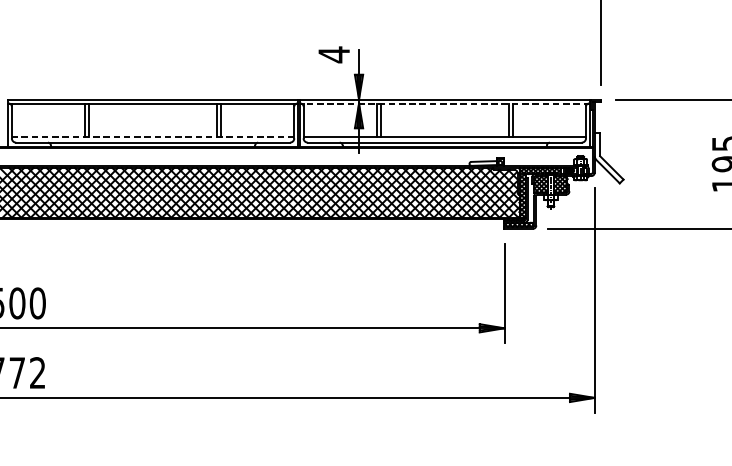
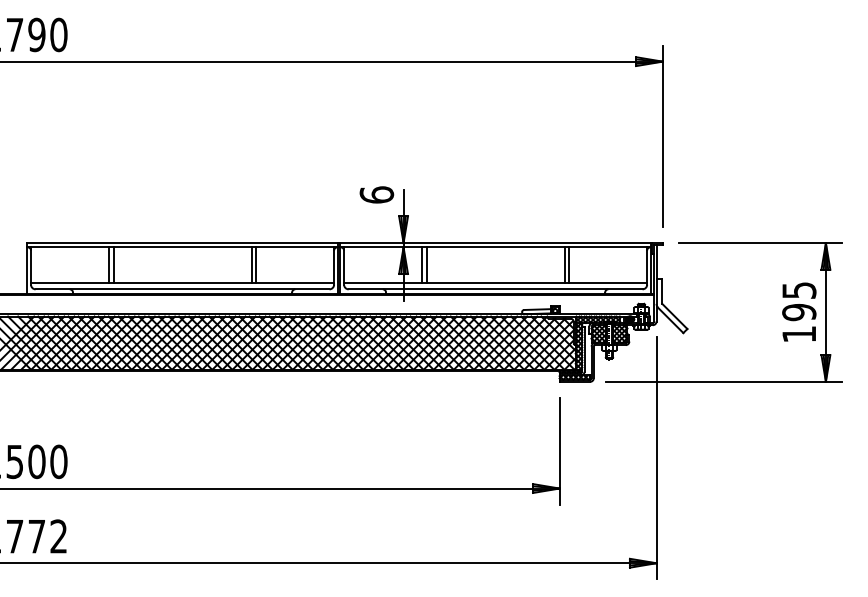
text: (333, 55) -> (376, 195), 4 -> 6
line: (444, 103) -> (495, 247), dashed -> solid
line: (153, 136) -> (182, 282), dashed -> solid

